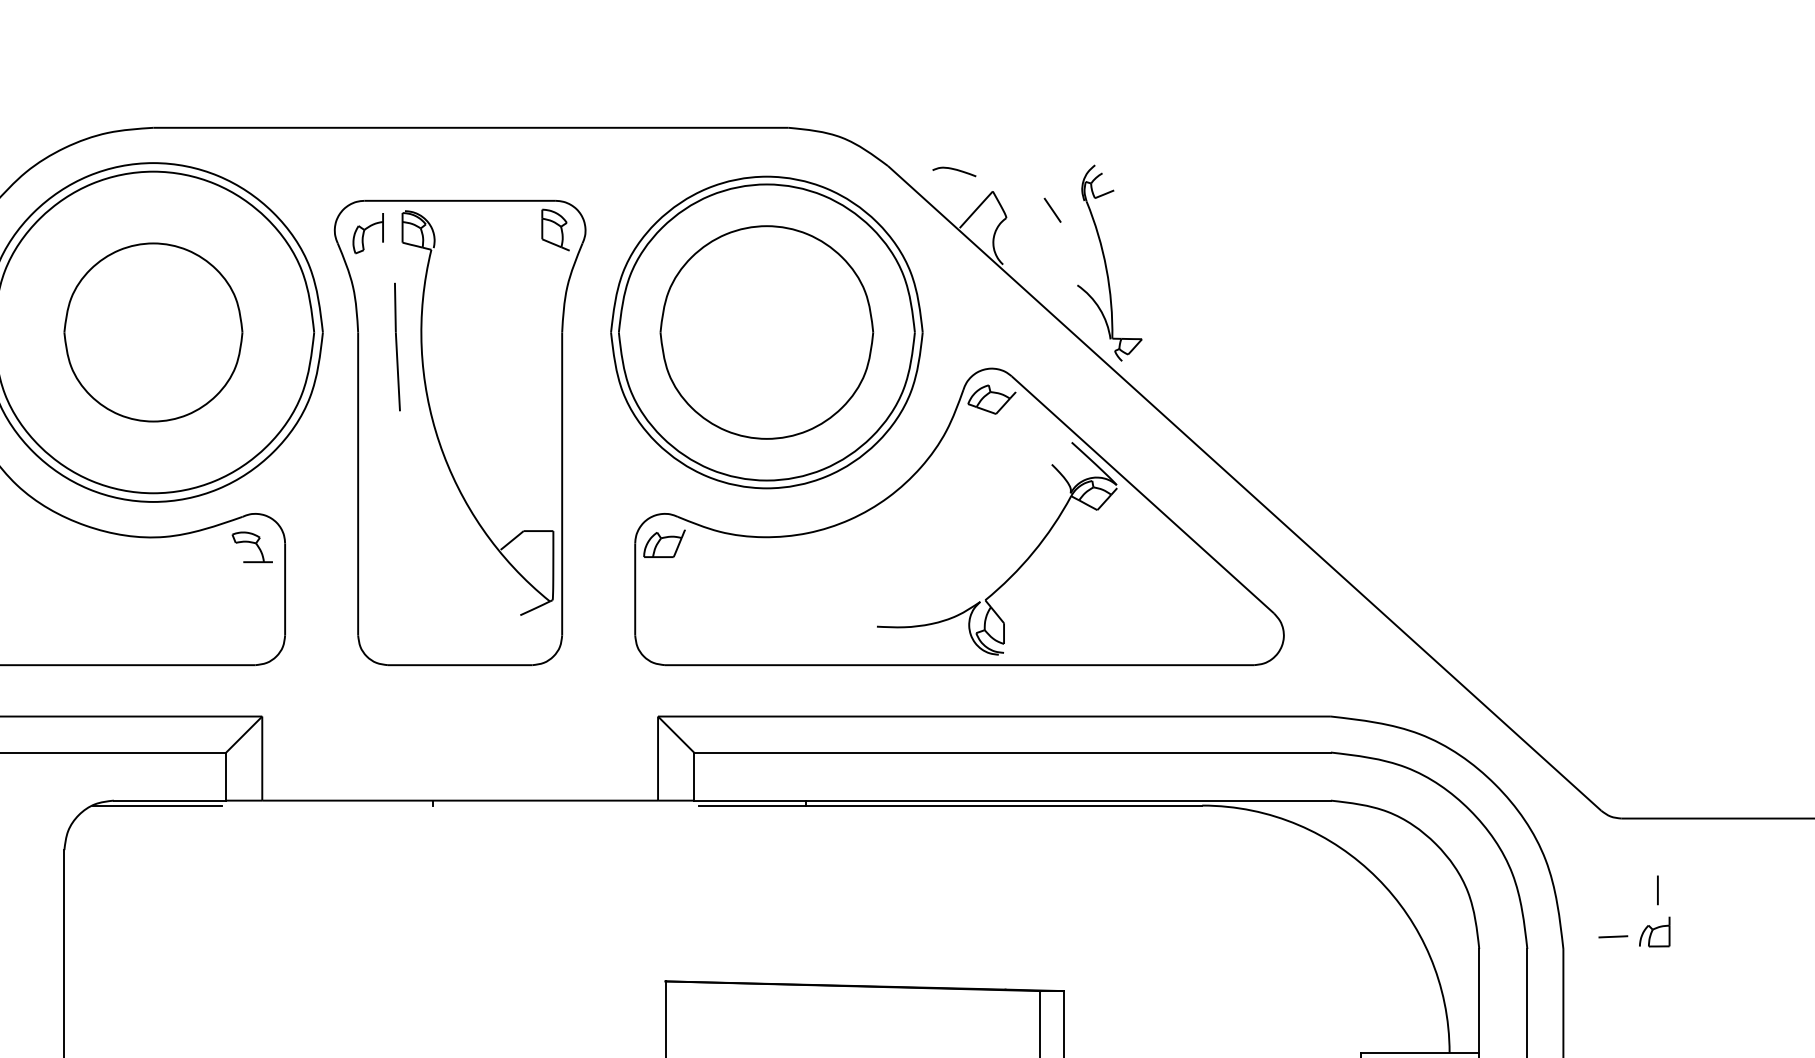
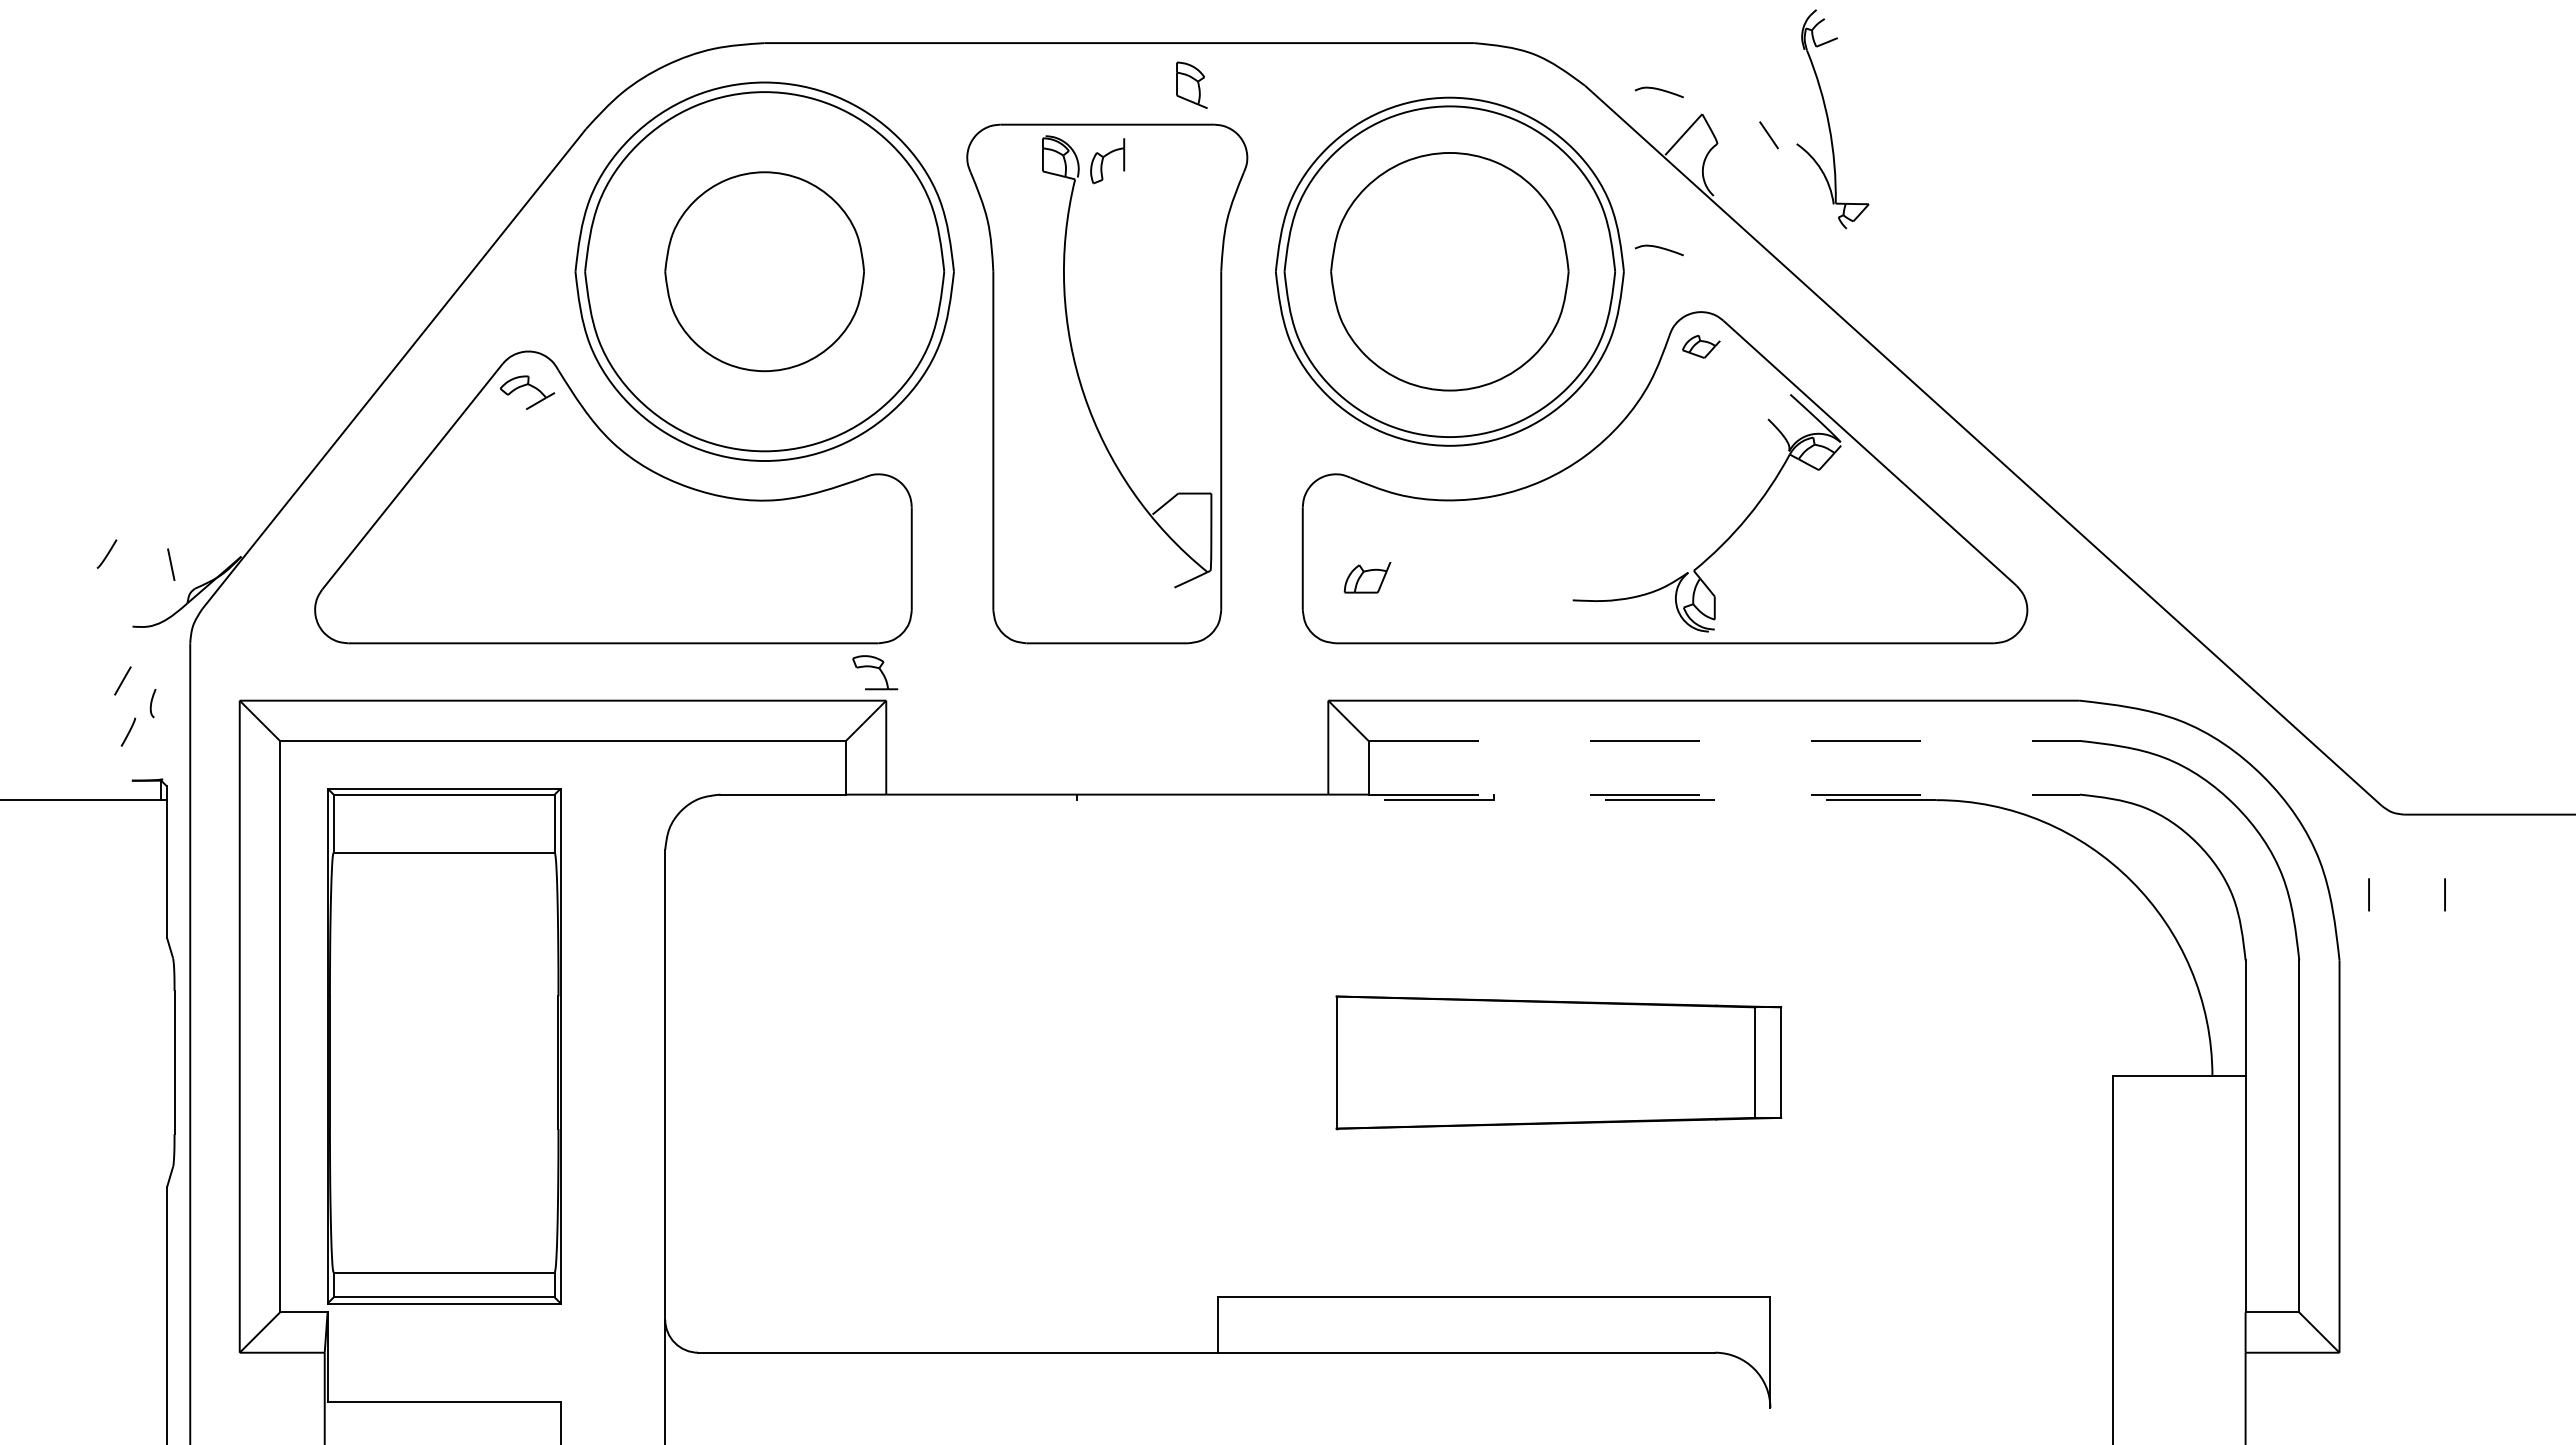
part: (555, 229) -> (1191, 84), moved
part: (368, 233) -> (1107, 161), moved
part: (1109, 263) -> (1832, 119), moved
curve: (954, 311) -> (1659, 248), added
part: (396, 346) -> (1036, 287), removed
part: (992, 399) -> (1701, 346), size x0.7
part: (664, 543) -> (1367, 577), moved
part: (252, 547) -> (875, 672), moved
line: (1012, 752) -> (1724, 740), solid -> dashed
line: (1012, 800) -> (1724, 794), solid -> dashed
line: (156, 805) -> (768, 800), removed
line: (950, 805) -> (1654, 800), solid -> dashed
line: (1589, 890) -> (2368, 894), added
part: (1654, 932) -> (2441, 941), removed
line: (1612, 936) -> (2394, 946), removed

